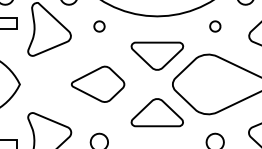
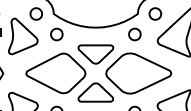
part: (98, 26) -> (56, 34), size x1.67
part: (214, 26) -> (134, 34), size x1.67
part: (97, 84) -> (55, 73), size x1.67

